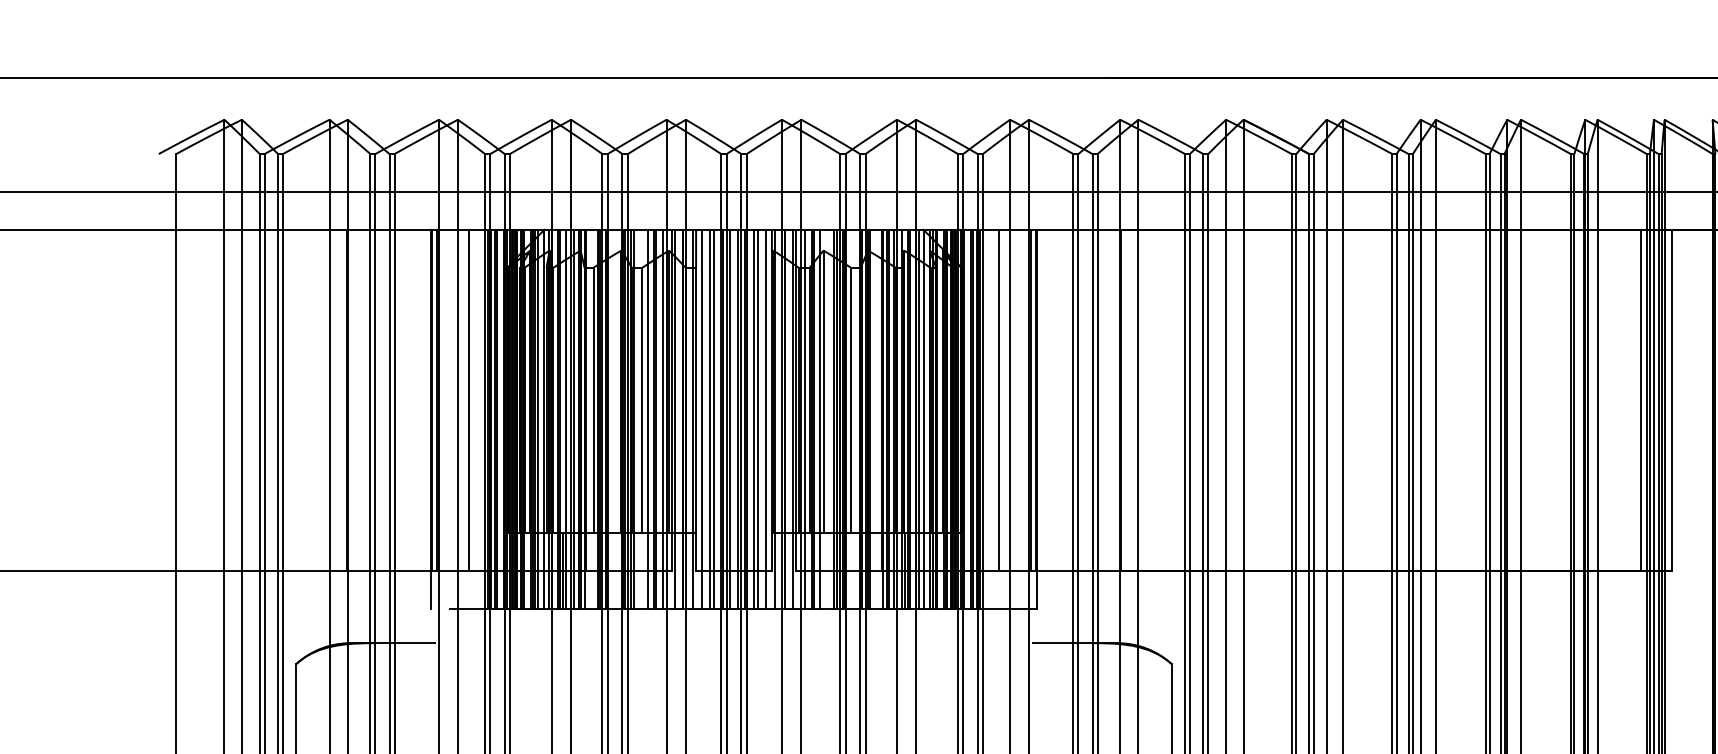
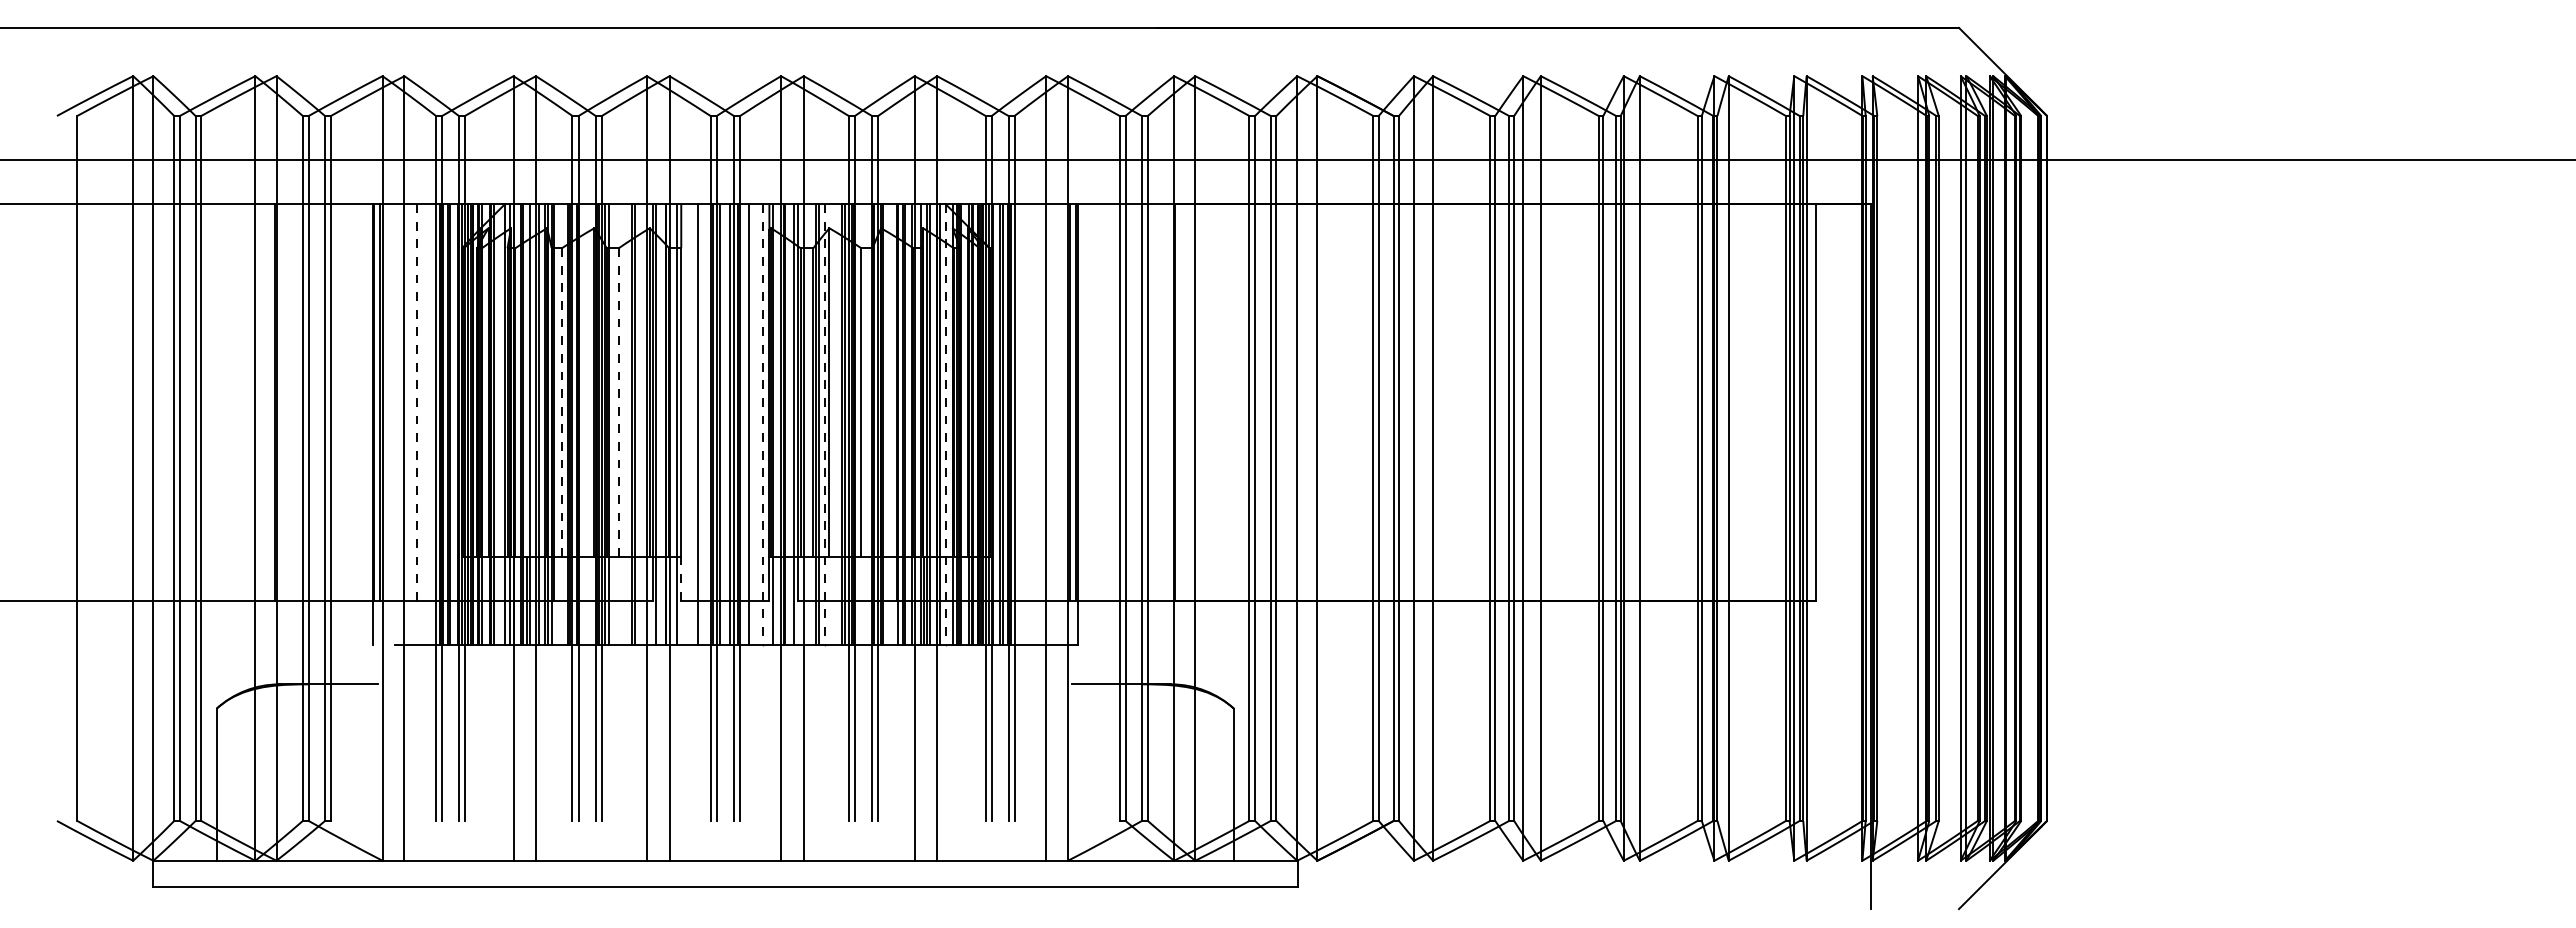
line: (469, 400) -> (417, 402), solid -> dashed
line: (593, 400) -> (562, 402), solid -> dashed
line: (642, 400) -> (618, 402), solid -> dashed
line: (999, 400) -> (1033, 402), removed
line: (1640, 400) -> (1778, 402), removed
line: (537, 419) -> (497, 424), removed
line: (648, 419) -> (625, 424), removed
line: (662, 419) -> (642, 424), removed
line: (702, 419) -> (688, 424), removed
line: (713, 419) -> (701, 424), removed
line: (757, 419) -> (752, 424), removed
line: (765, 419) -> (762, 424), solid -> dashed
line: (805, 419) -> (808, 424), removed
line: (819, 419) -> (824, 424), solid -> dashed
line: (923, 419) -> (945, 424), solid -> dashed
line: (696, 552) -> (681, 579), solid -> dashed

